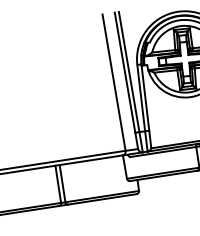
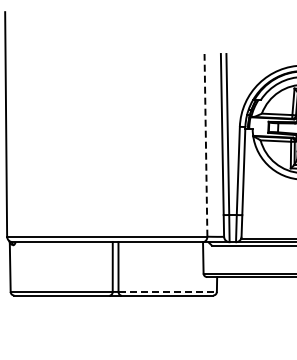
line: (113, 82) -> (205, 144), solid -> dashed
line: (102, 196) -> (168, 291), solid -> dashed

